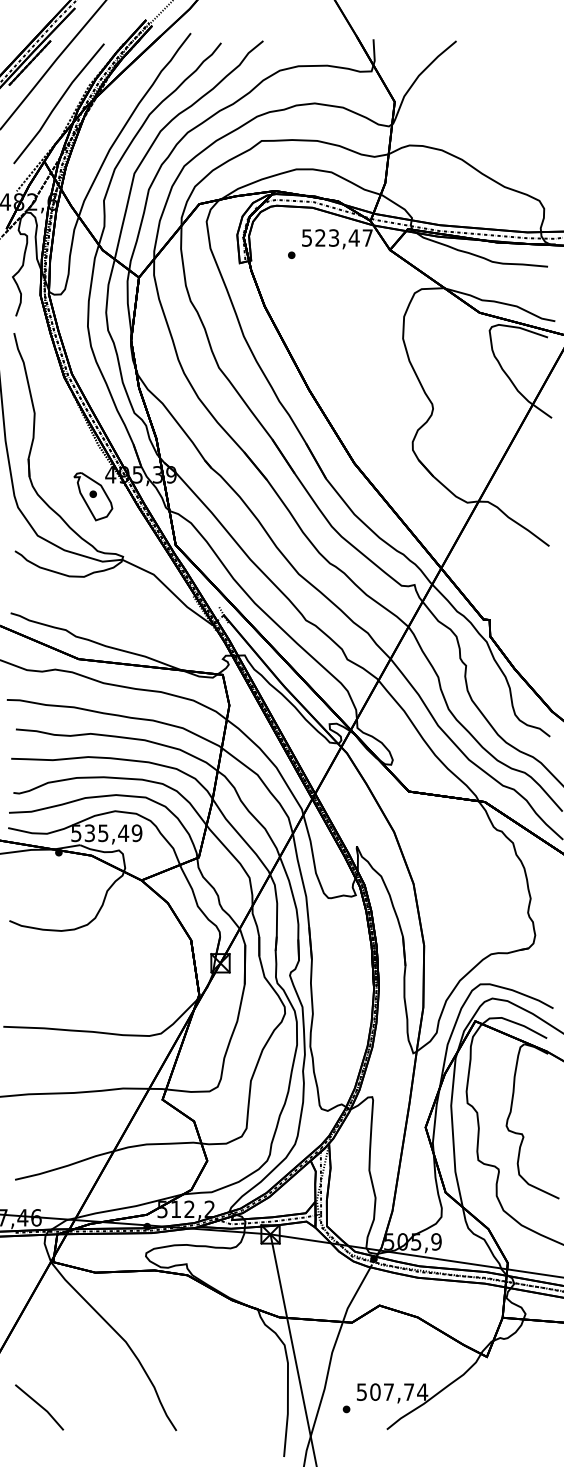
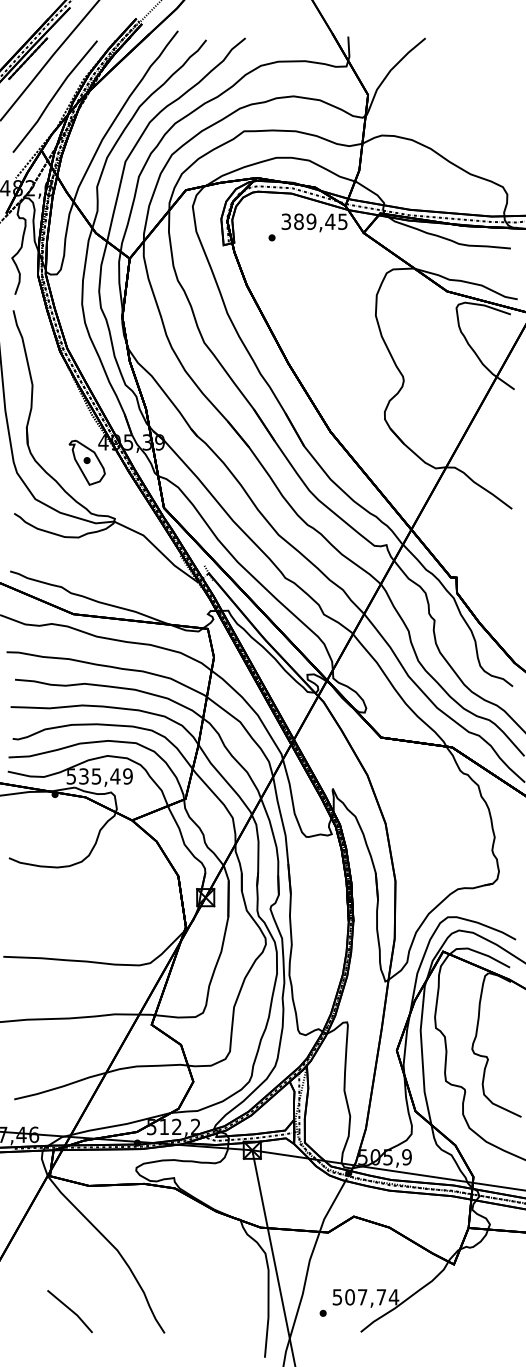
text: (337, 237) -> (314, 221), 523,47 -> 389,45
line: (38, 1406) -> (69, 1310), moved

